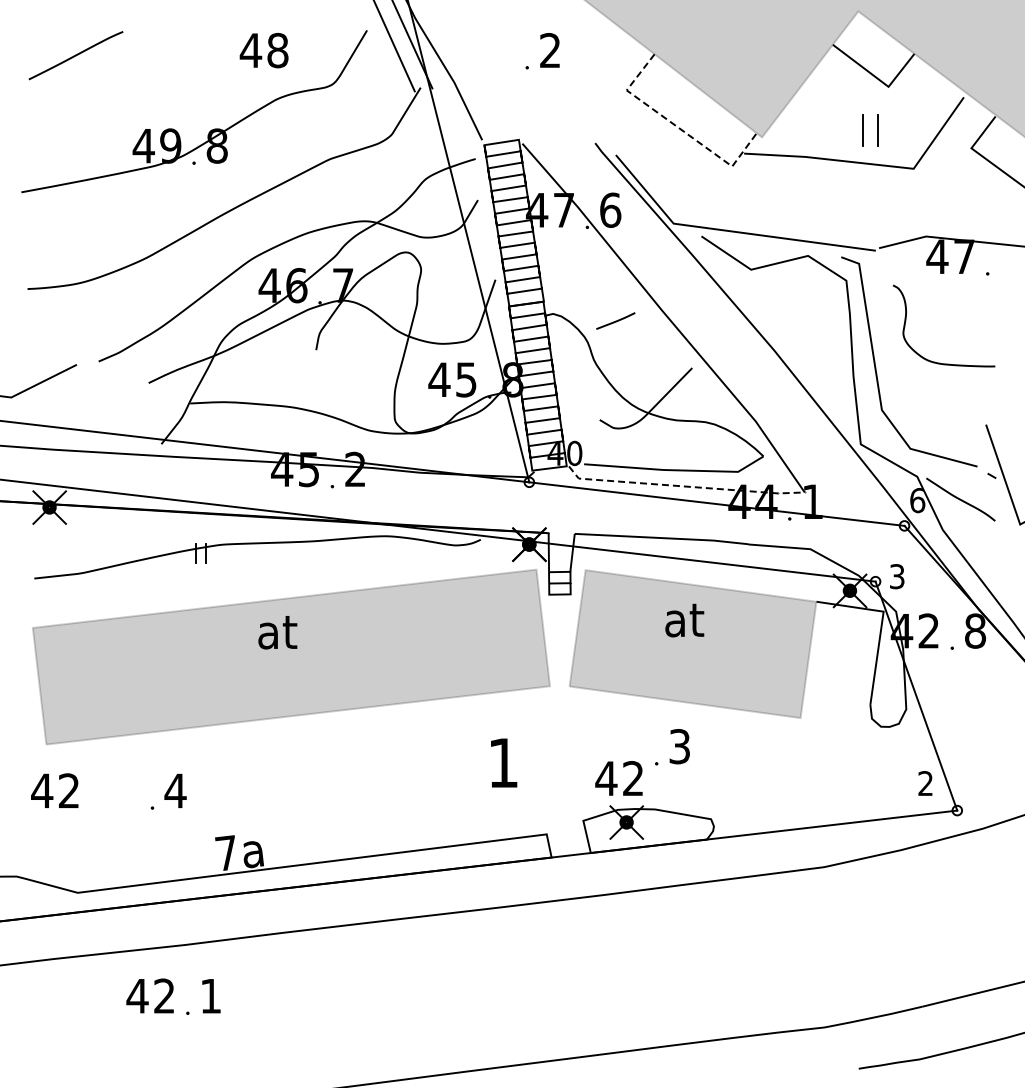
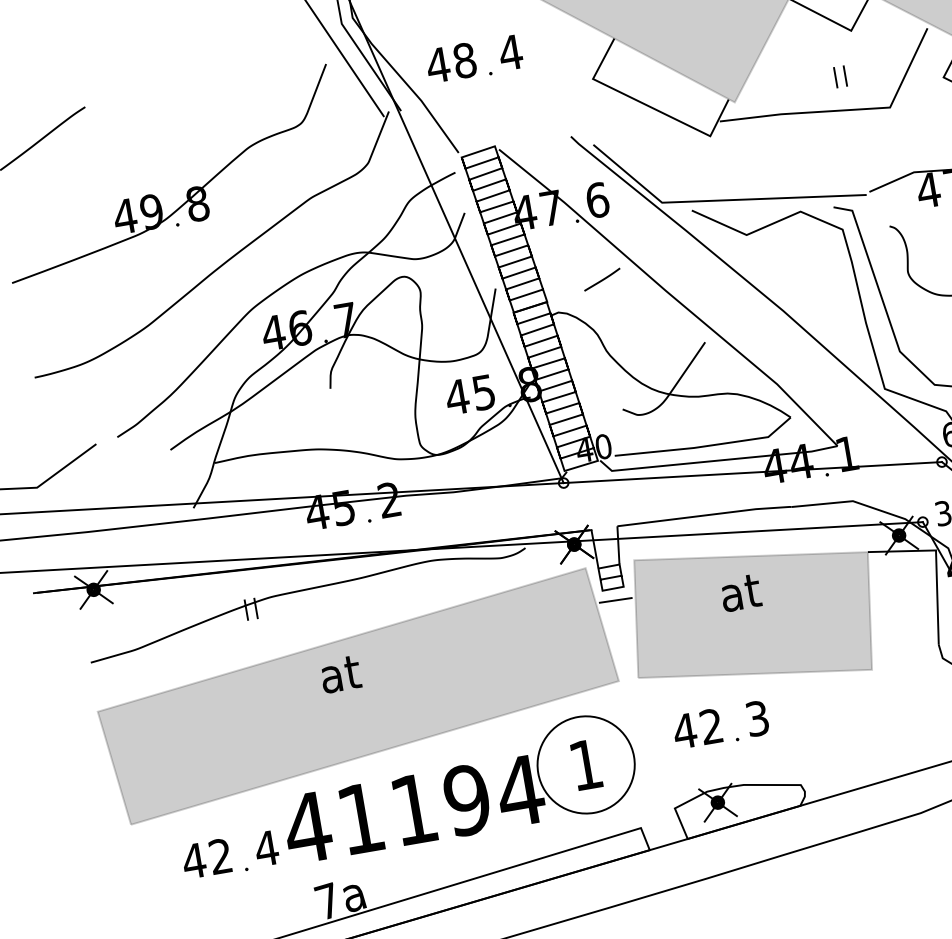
text: (263, 50) -> (450, 63), moved
text: (550, 50) -> (510, 52), 2 -> 4
line: (677, 126) -> (649, 106), dashed -> solid
part: (869, 130) -> (839, 77), size x0.62
line: (615, 320) -> (601, 279), moved
line: (684, 486) -> (717, 460), dashed -> solid
line: (560, 606) -> (615, 600), added
part: (374, 763) -> (458, 787), added
text: (618, 778) -> (696, 728), moved
text: (54, 790) -> (206, 858), moved

